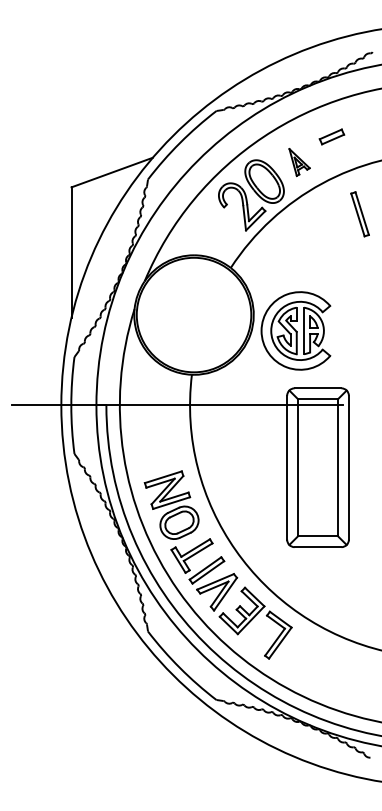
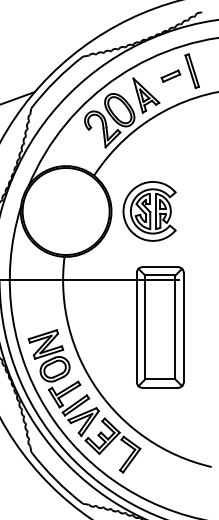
part: (299, 162) -> (146, 95), size x1.67
part: (359, 214) -> (191, 71), moved
part: (295, 330) -> (149, 211), moved

